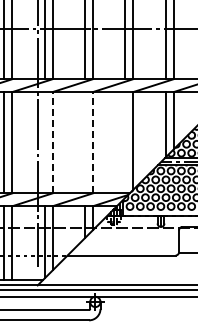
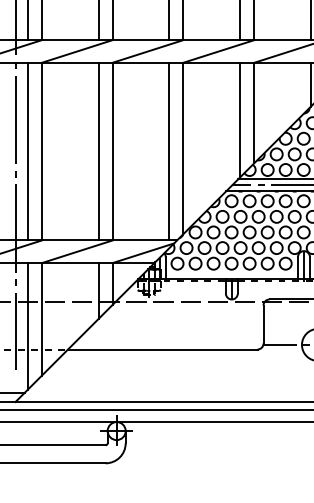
line: (44, 142) -> (27, 151), added
line: (52, 142) -> (41, 151), dashed -> solid
line: (85, 142) -> (99, 151), added
line: (93, 142) -> (113, 151), dashed -> solid
line: (125, 142) -> (169, 151), added

